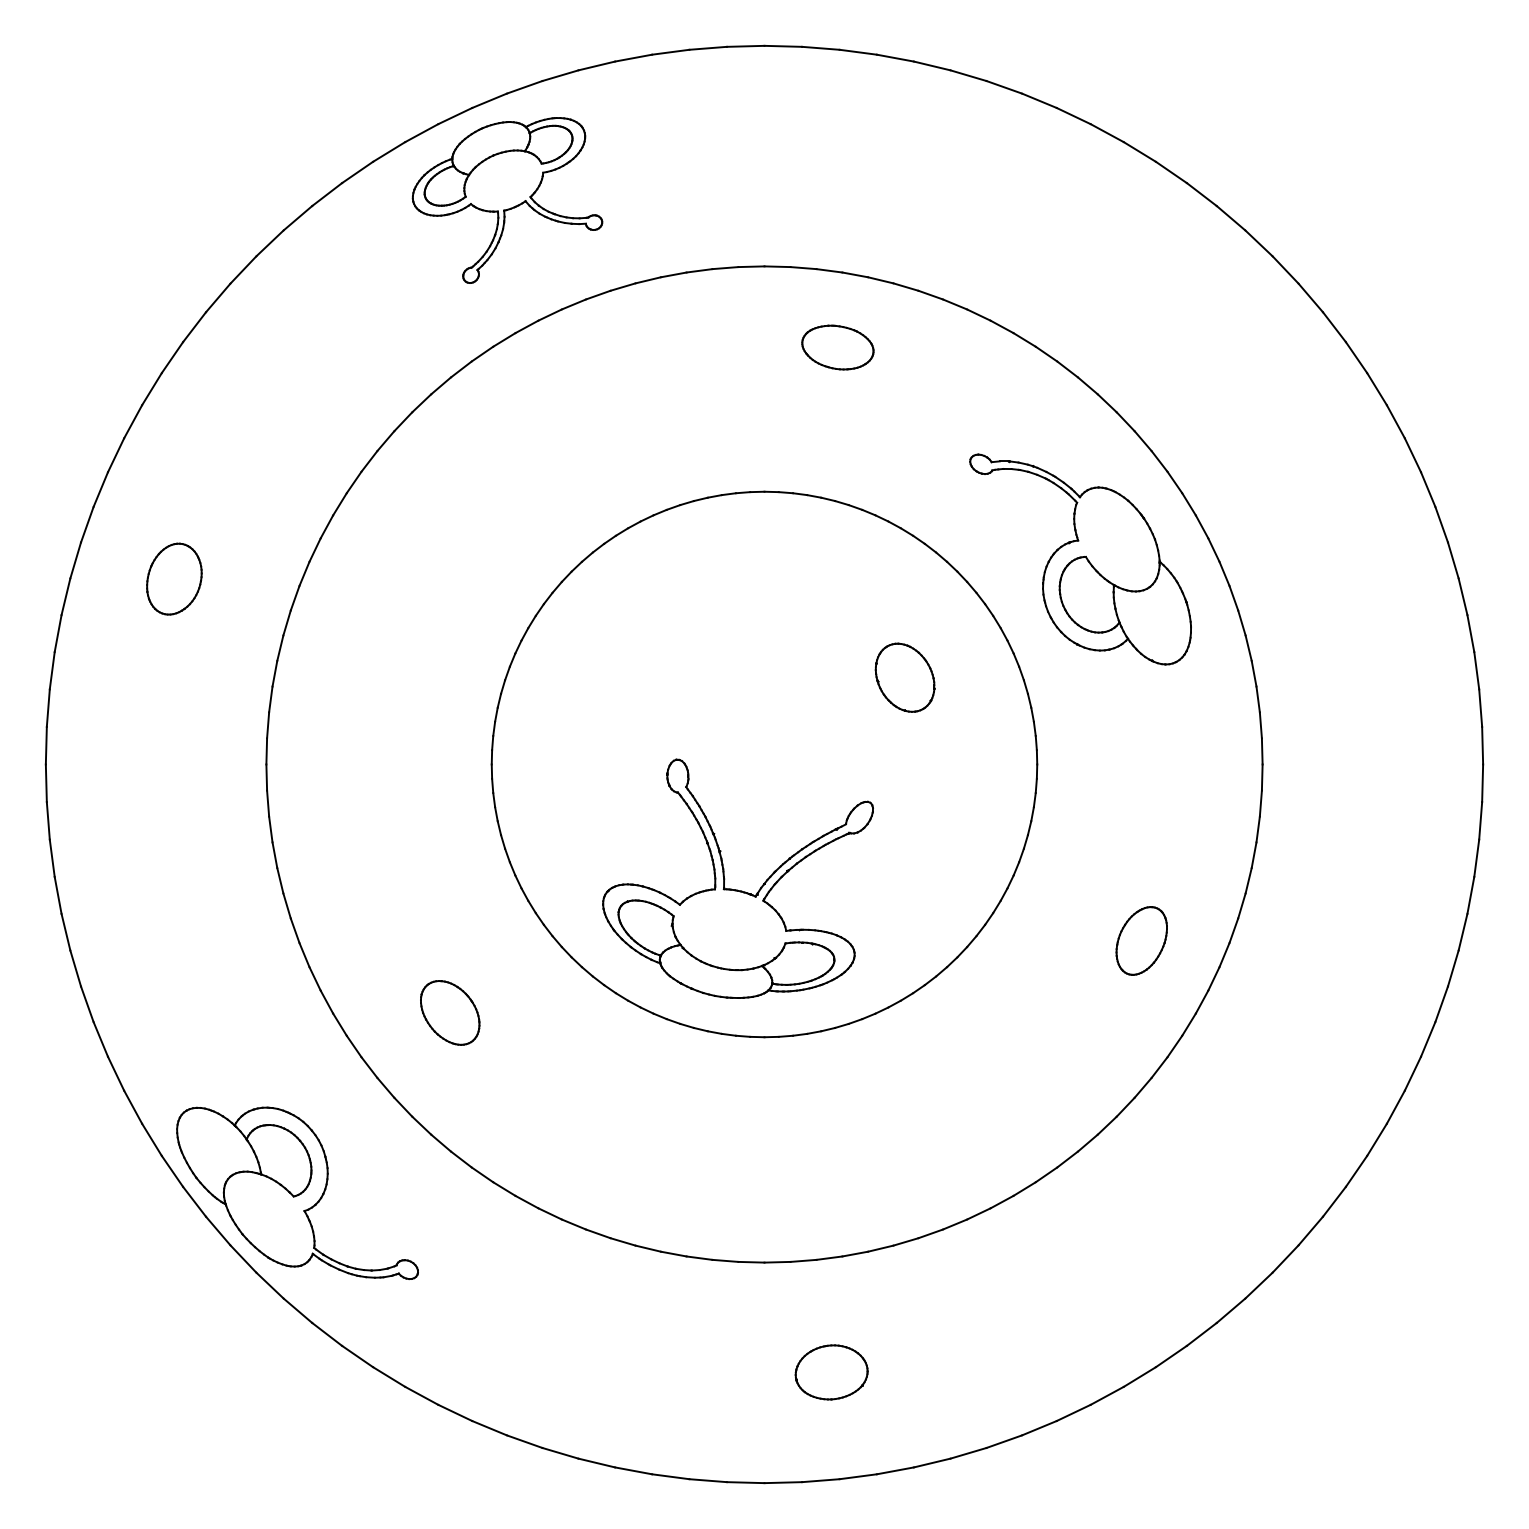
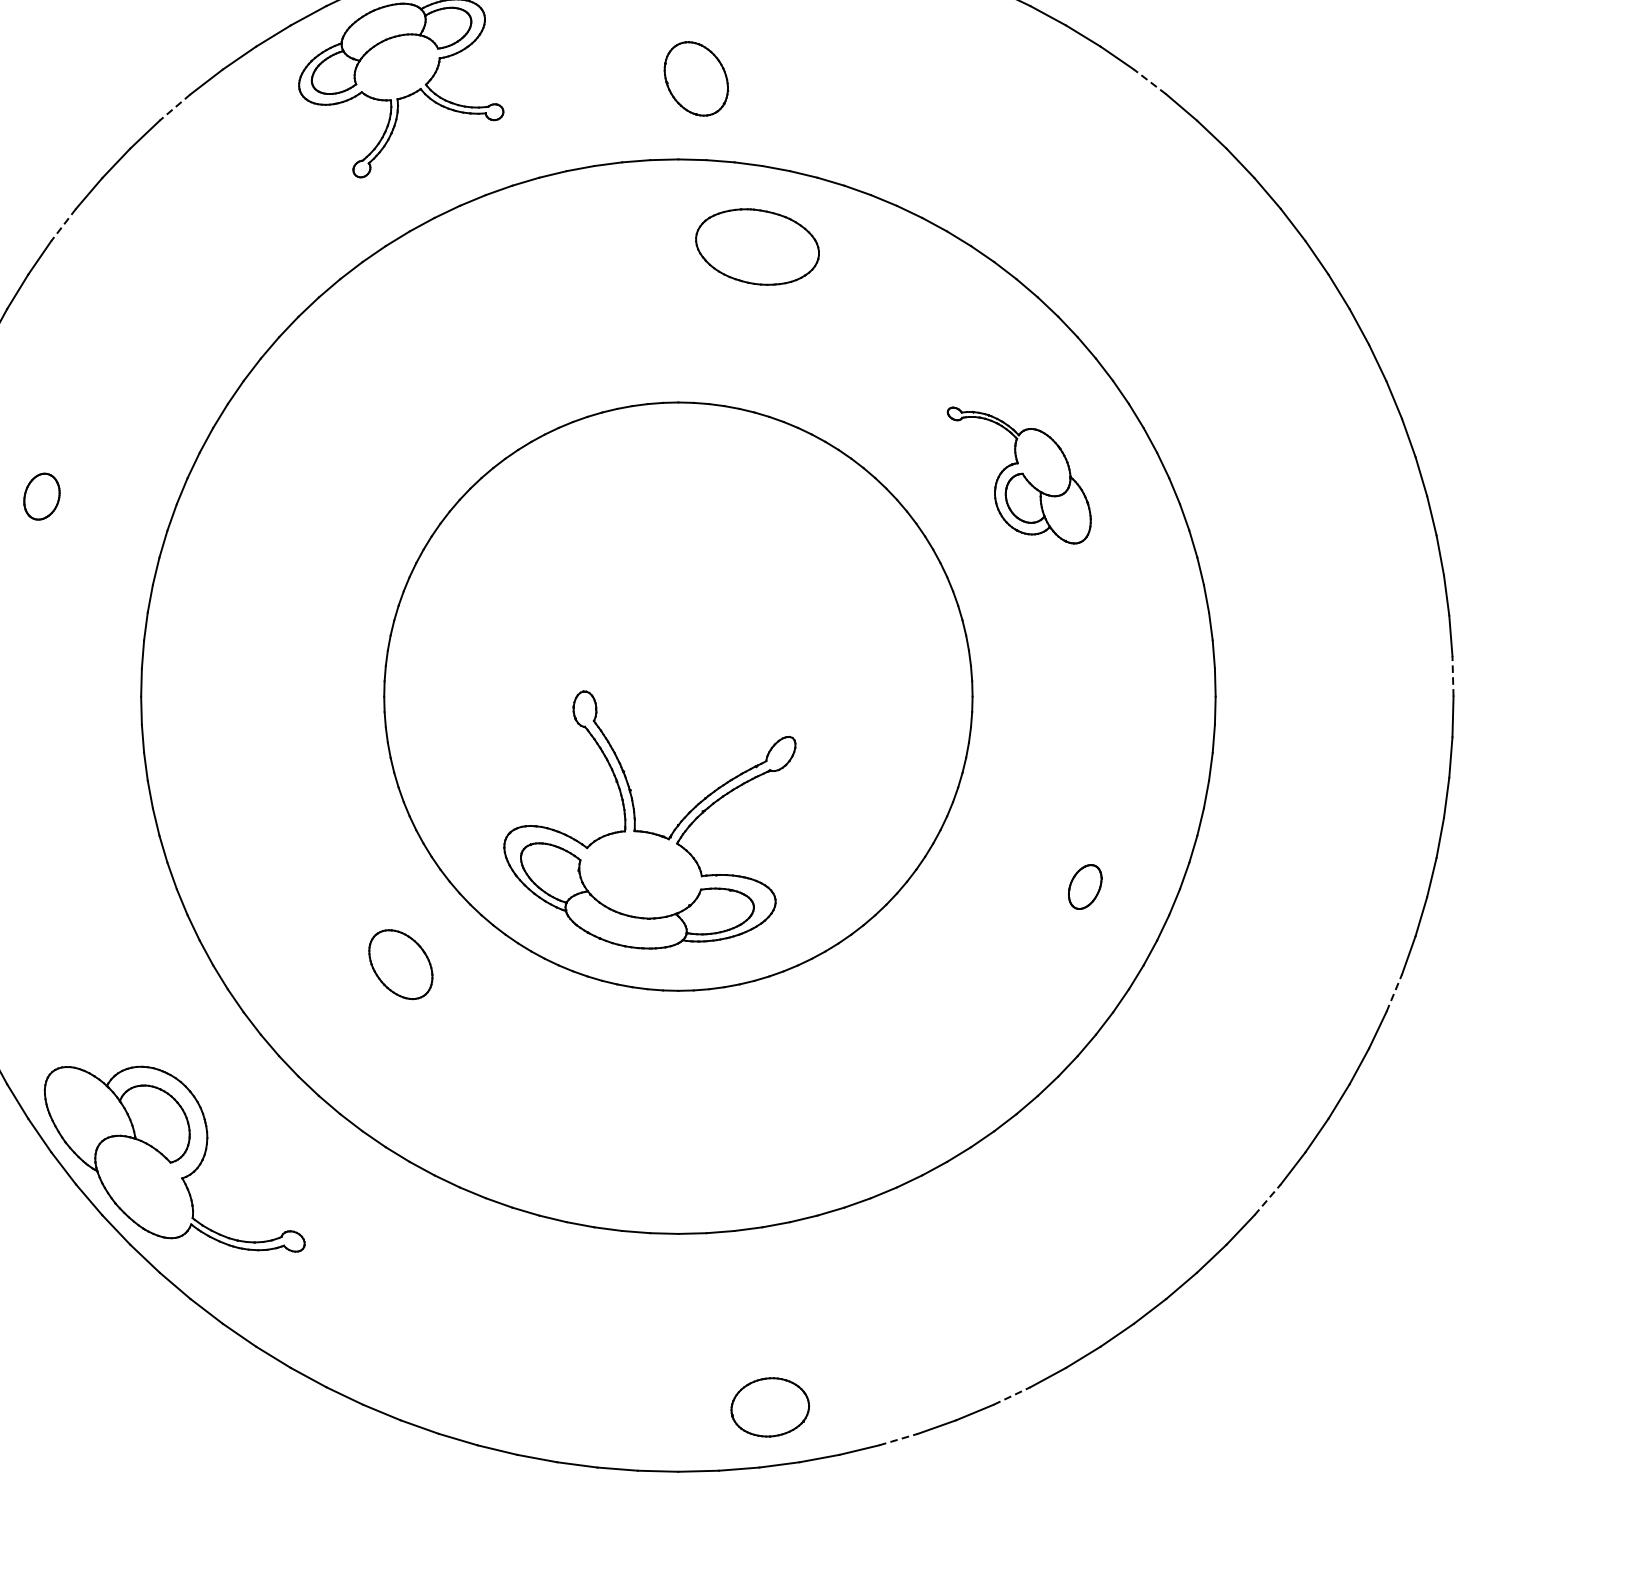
line: (1201, 194) -> (1149, 81), solid -> dashed
line: (297, 218) -> (174, 107), solid -> dashed
line: (194, 327) -> (63, 225), solid -> dashed
part: (837, 347) -> (757, 246), size x1.6
part: (1080, 559) -> (1019, 475), size x0.6
part: (174, 578) -> (42, 496), size x0.6
part: (904, 677) -> (695, 78), moved
line: (1482, 745) -> (1452, 676), solid -> dashed
part: (1141, 940) -> (1085, 886), size x0.6
part: (450, 1012) -> (401, 964), moved
line: (1428, 1039) -> (1394, 993), solid -> dashed
line: (1310, 1231) -> (1267, 1200), solid -> dashed
part: (831, 1372) -> (770, 1407), moved
line: (1073, 1412) -> (1011, 1395), solid -> dashed
line: (968, 1453) -> (898, 1439), solid -> dashed

